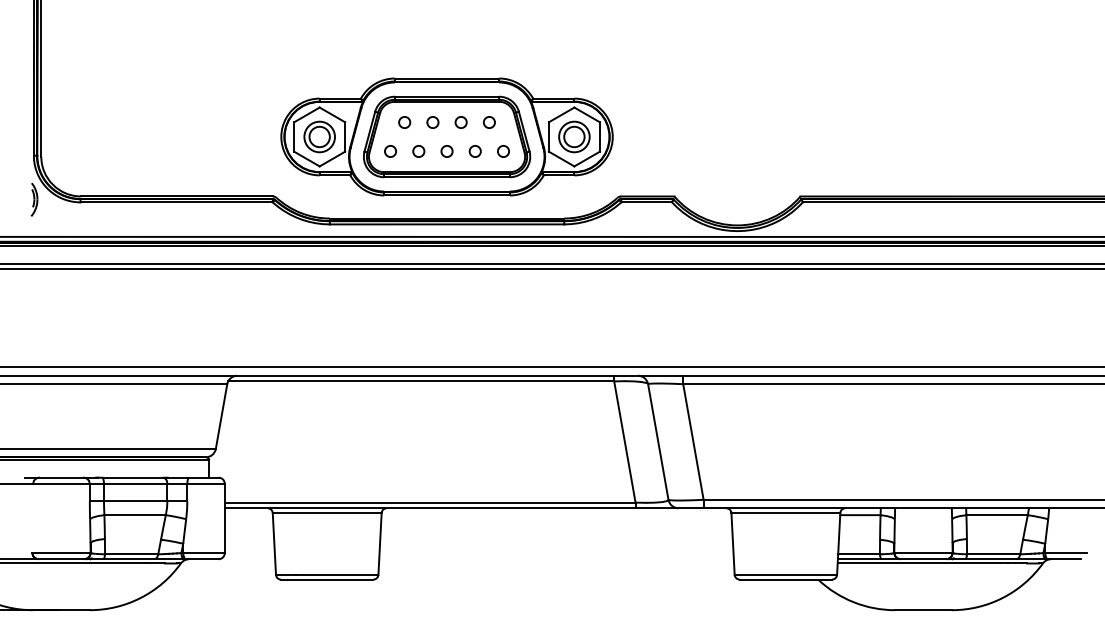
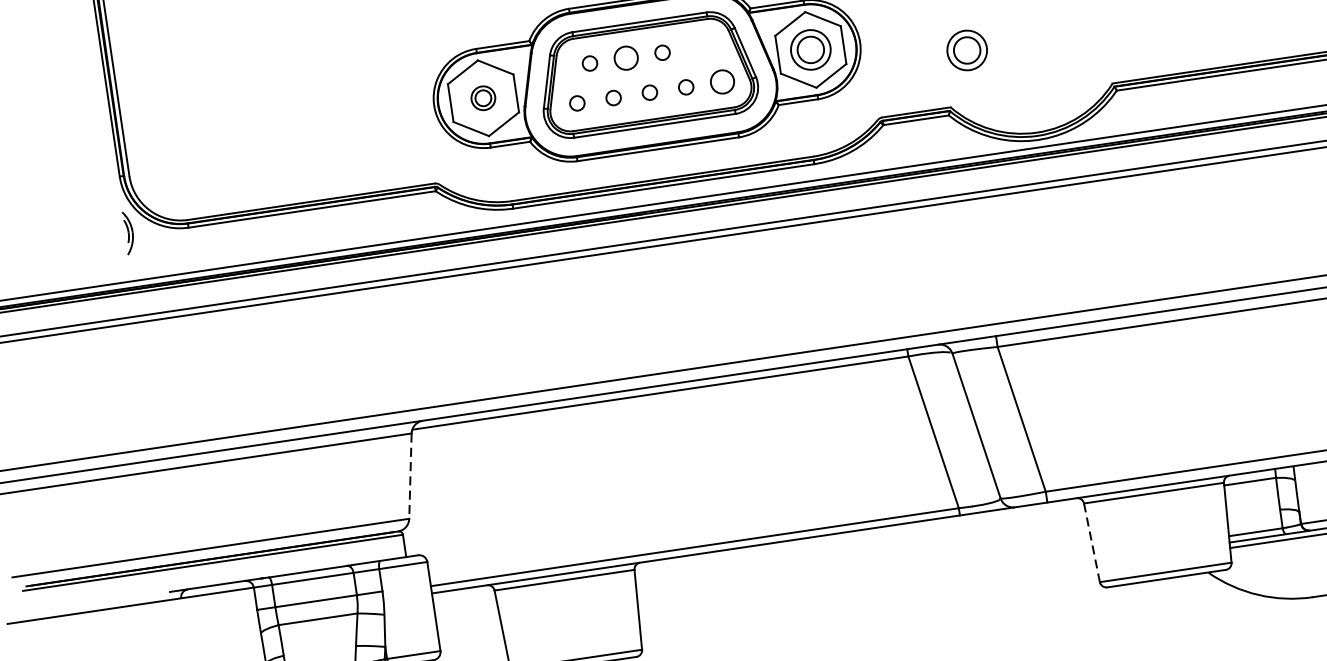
circle: (432, 122) -> (625, 58), size x1.6
circle: (488, 122) -> (697, 47), removed
part: (319, 136) -> (483, 97), size x0.6
circle: (503, 151) -> (722, 82), size x1.6
part: (693, 154) -> (967, 49), added
line: (221, 416) -> (410, 476), solid -> dashed
line: (733, 543) -> (1092, 542), solid -> dashed

